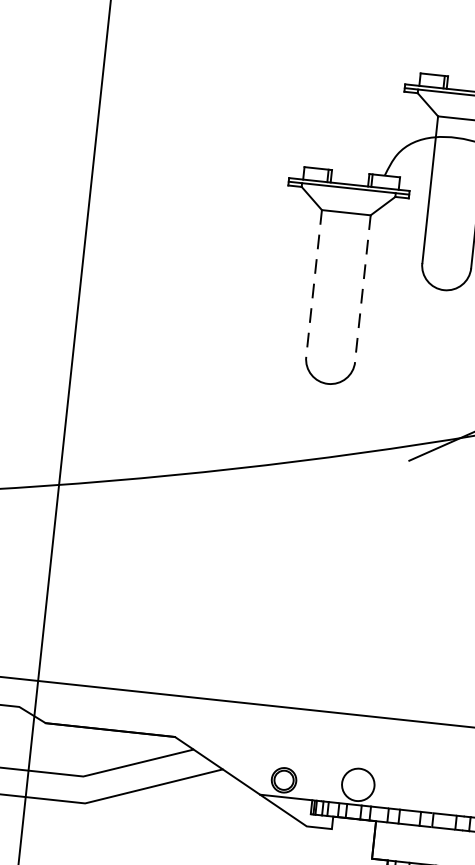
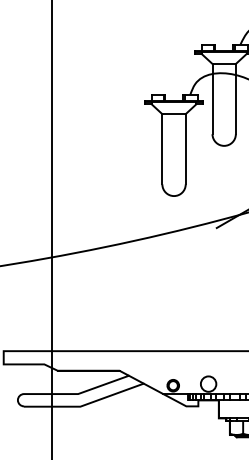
line: (314, 283) -> (162, 149), dashed -> solid
line: (362, 289) -> (185, 149), dashed -> solid

